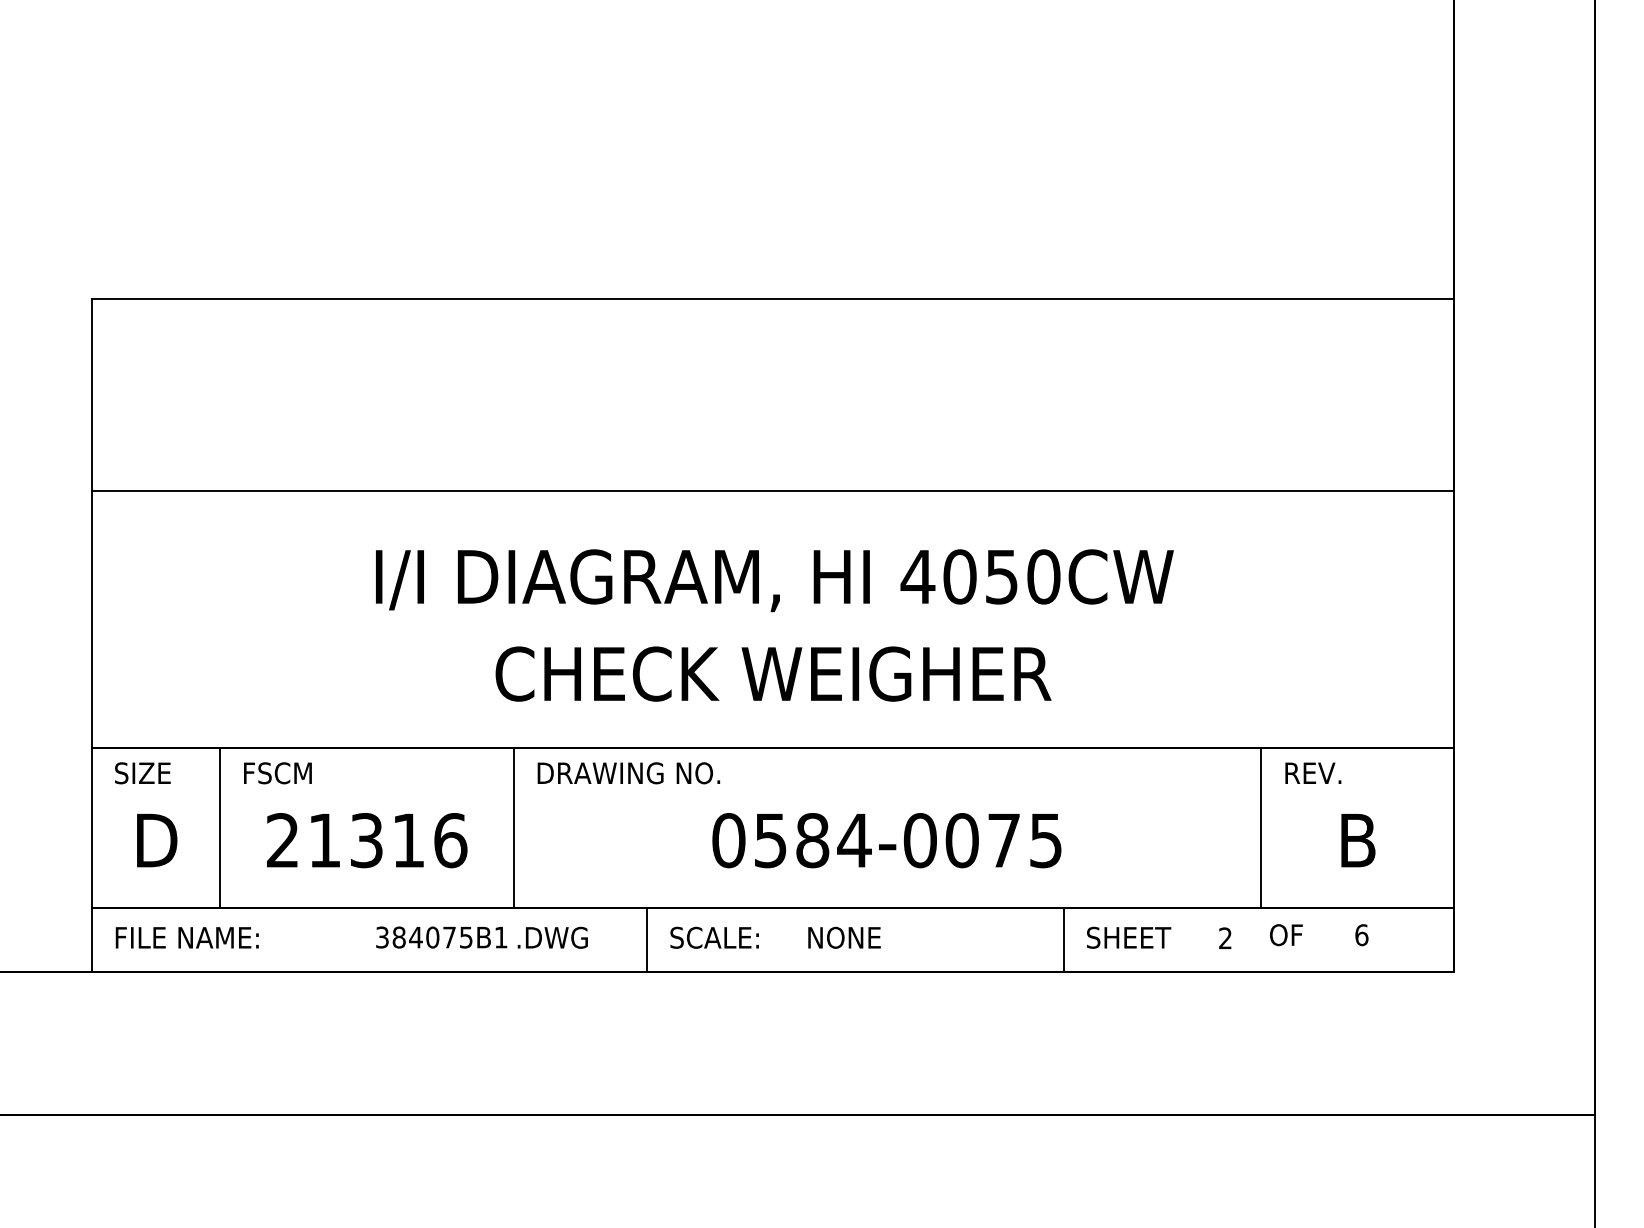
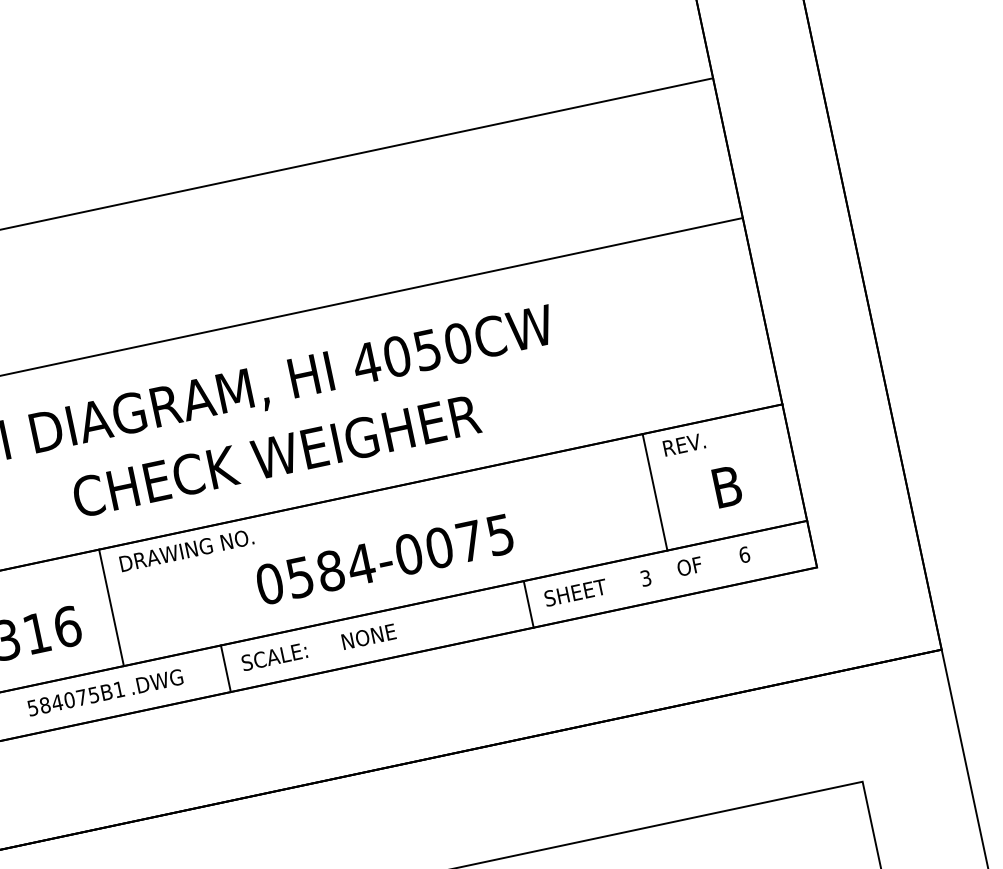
text: (382, 936) -> (32, 707), 384075B1 -> 584075B1
text: (1225, 938) -> (646, 578), 2 -> 3

